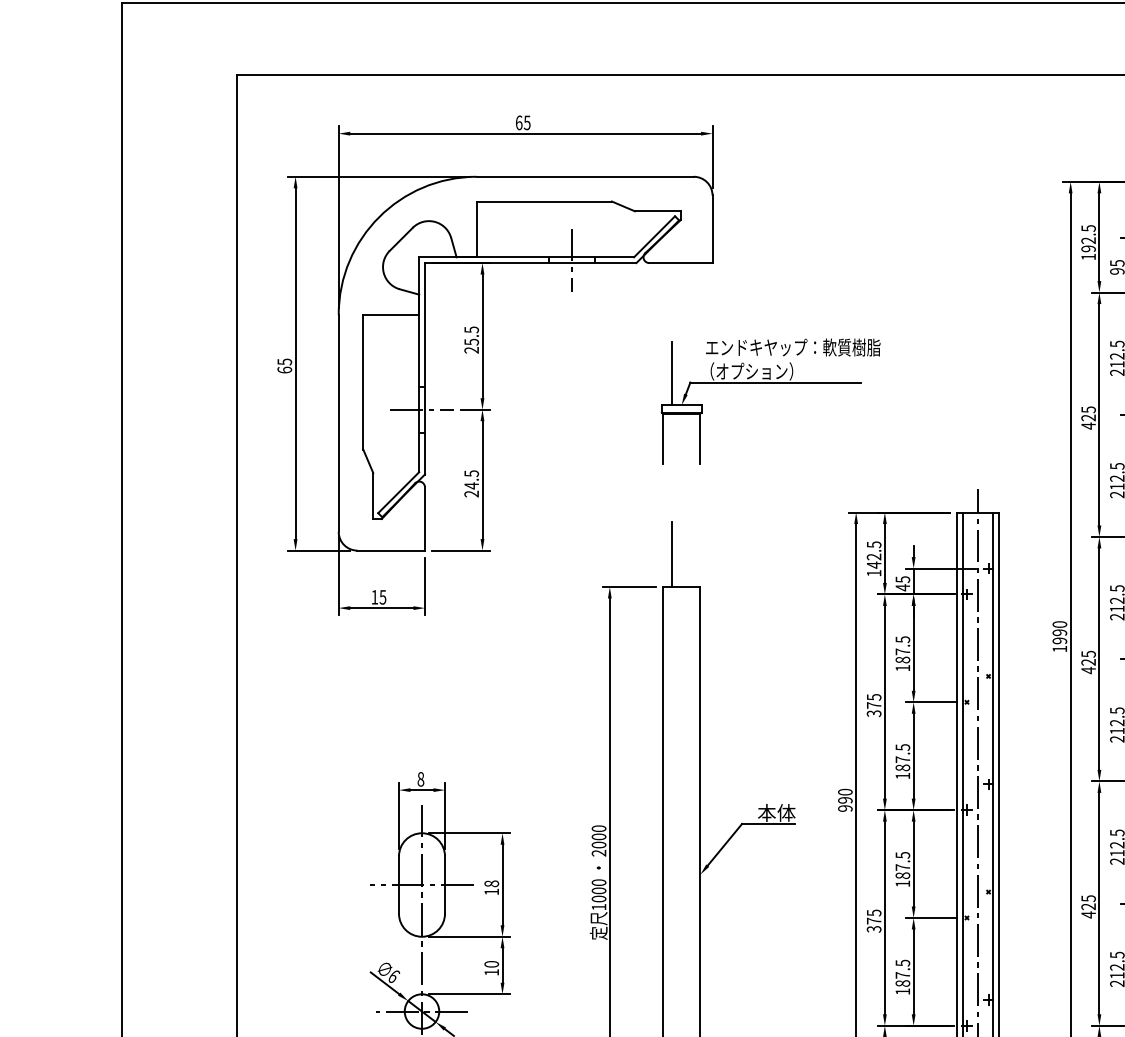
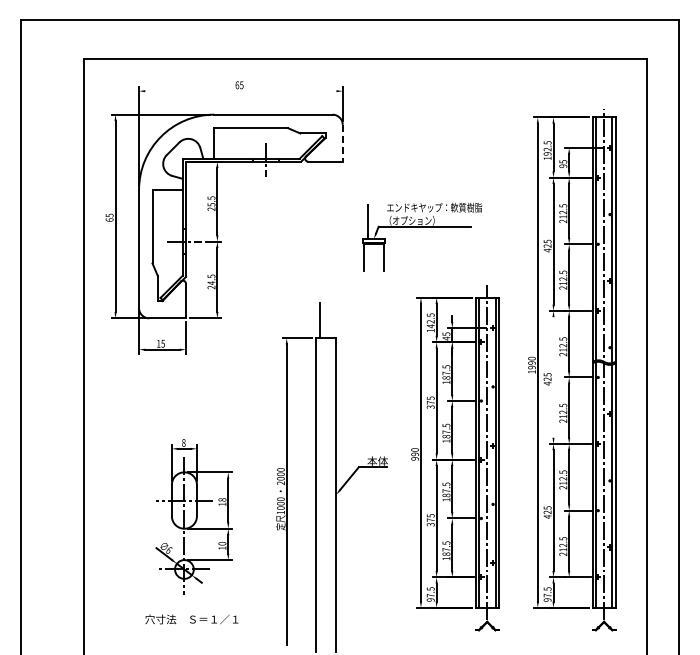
line: (524, 134) -> (240, 91), removed
line: (712, 229) -> (342, 143), solid -> dashed
part: (770, 383) -> (422, 227), moved
line: (1099, 659) -> (553, 377), removed

